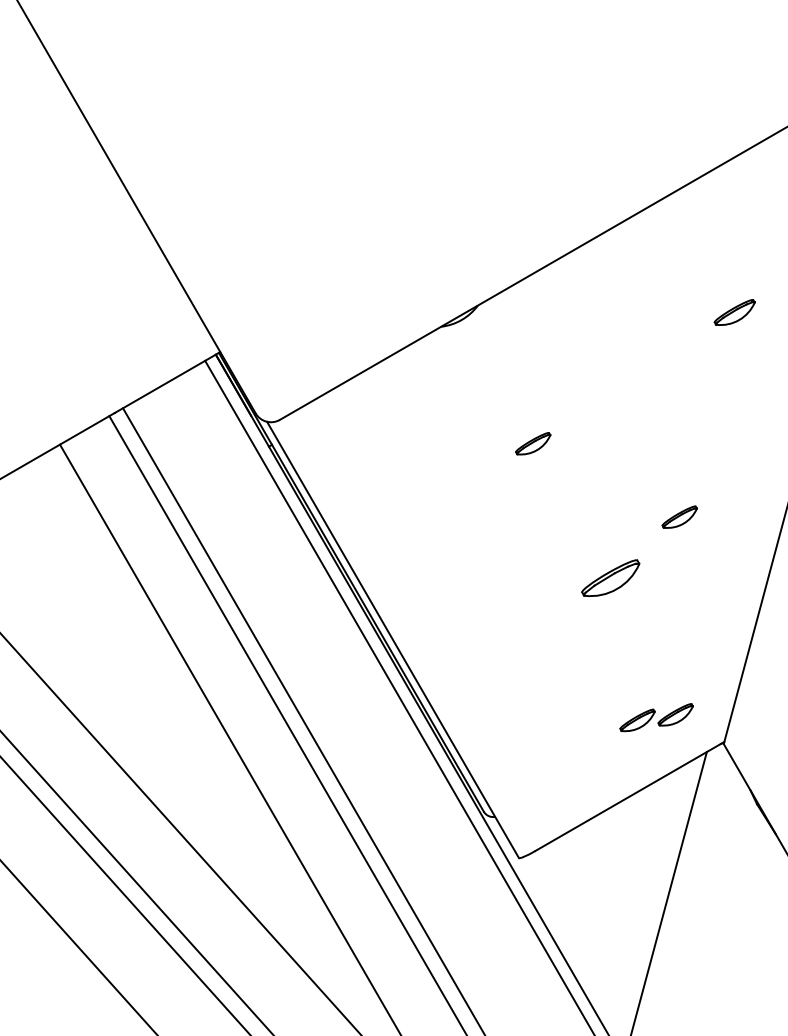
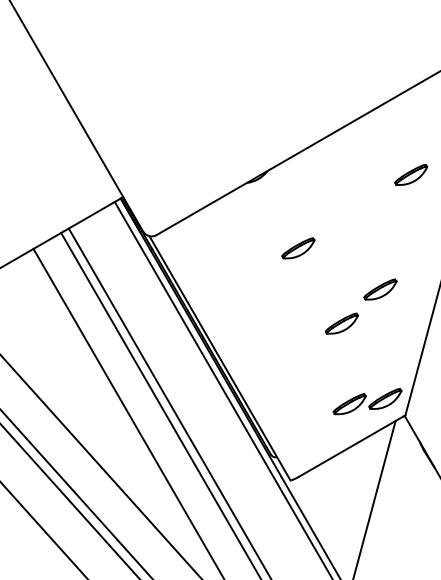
part: (735, 311) -> (411, 174), size x1.43
part: (533, 443) -> (298, 248), size x1.67
part: (679, 517) -> (380, 289), size x1.67
part: (656, 717) -> (367, 401), size x1.67

